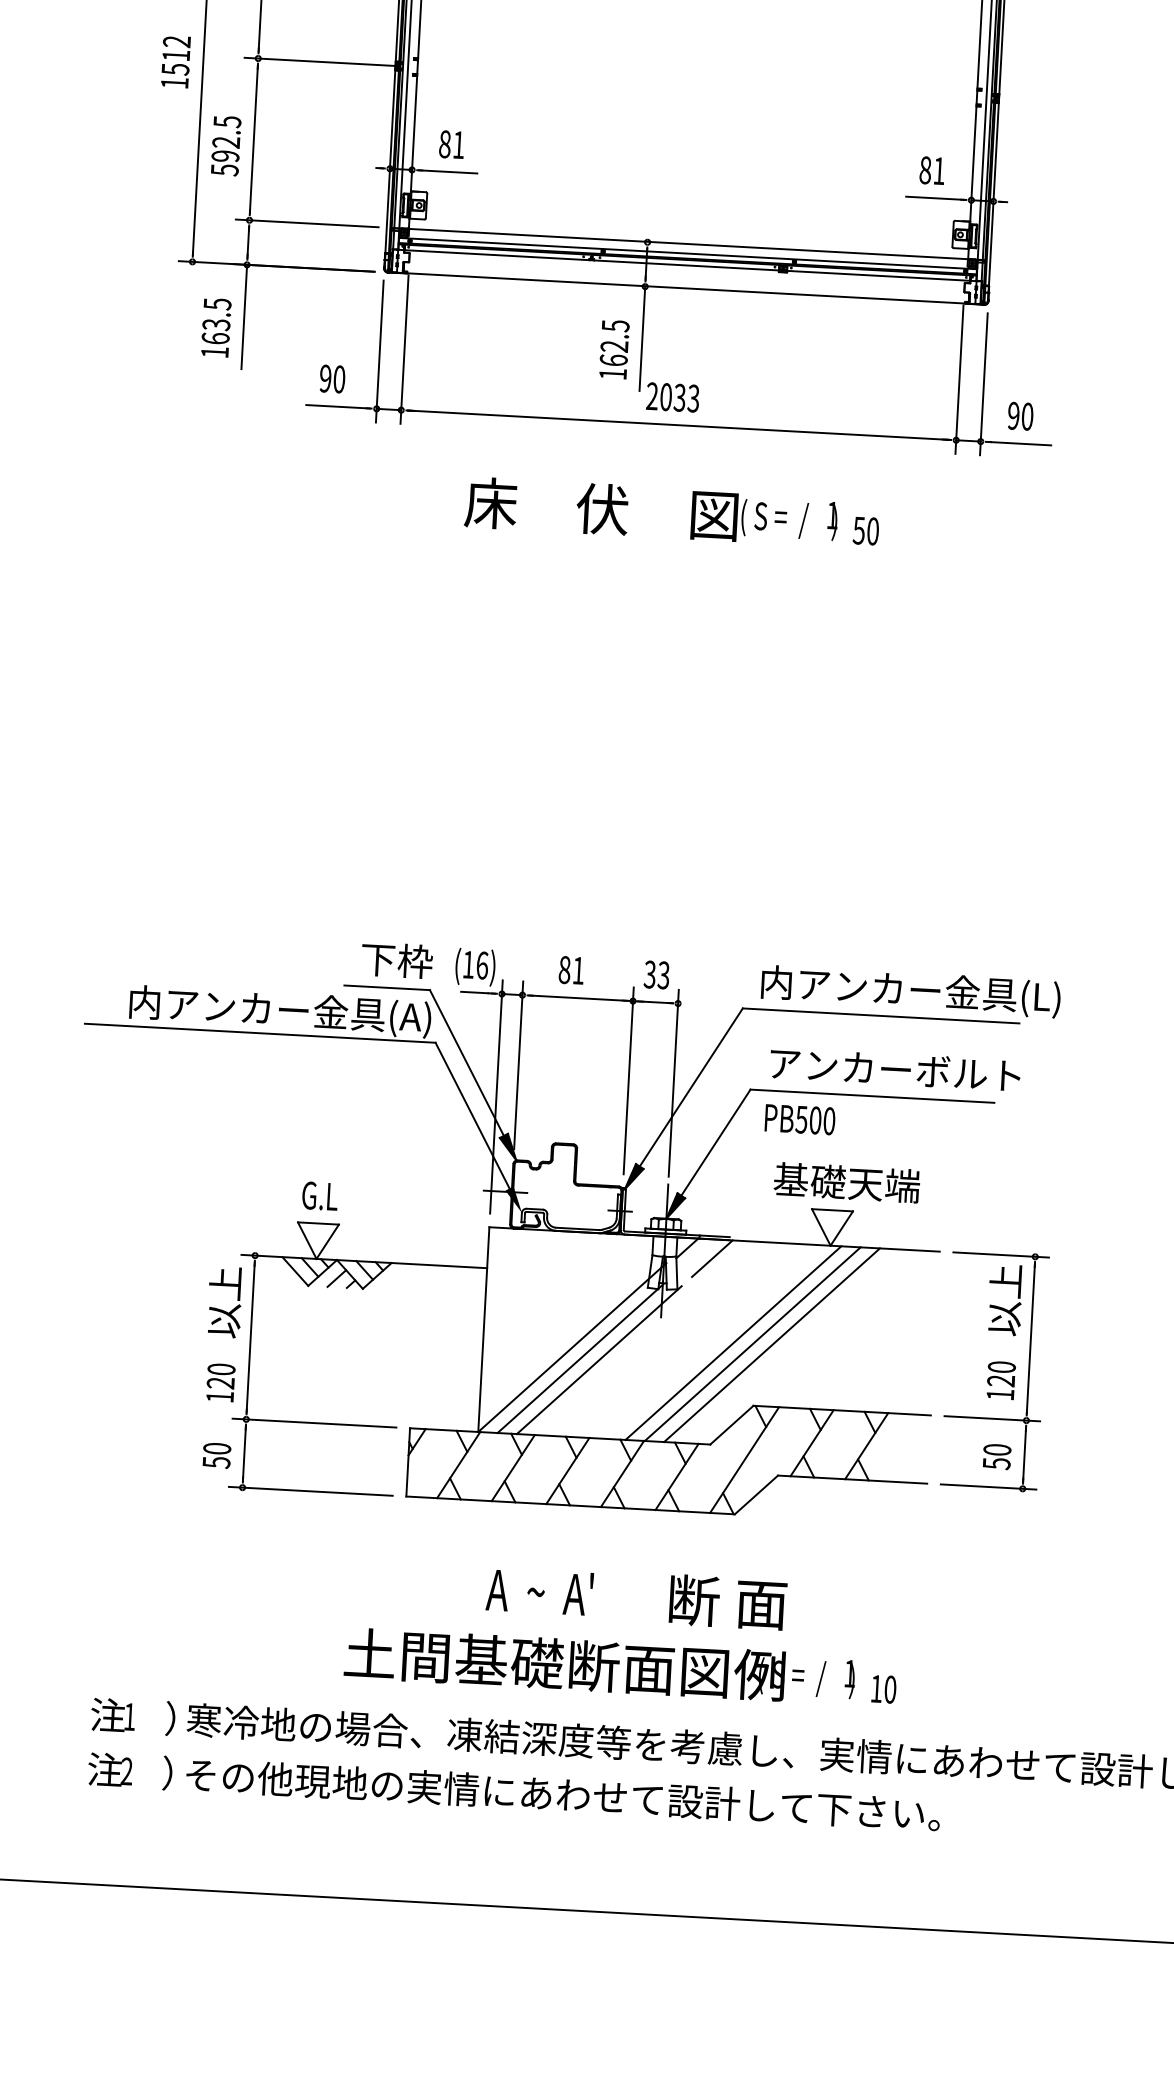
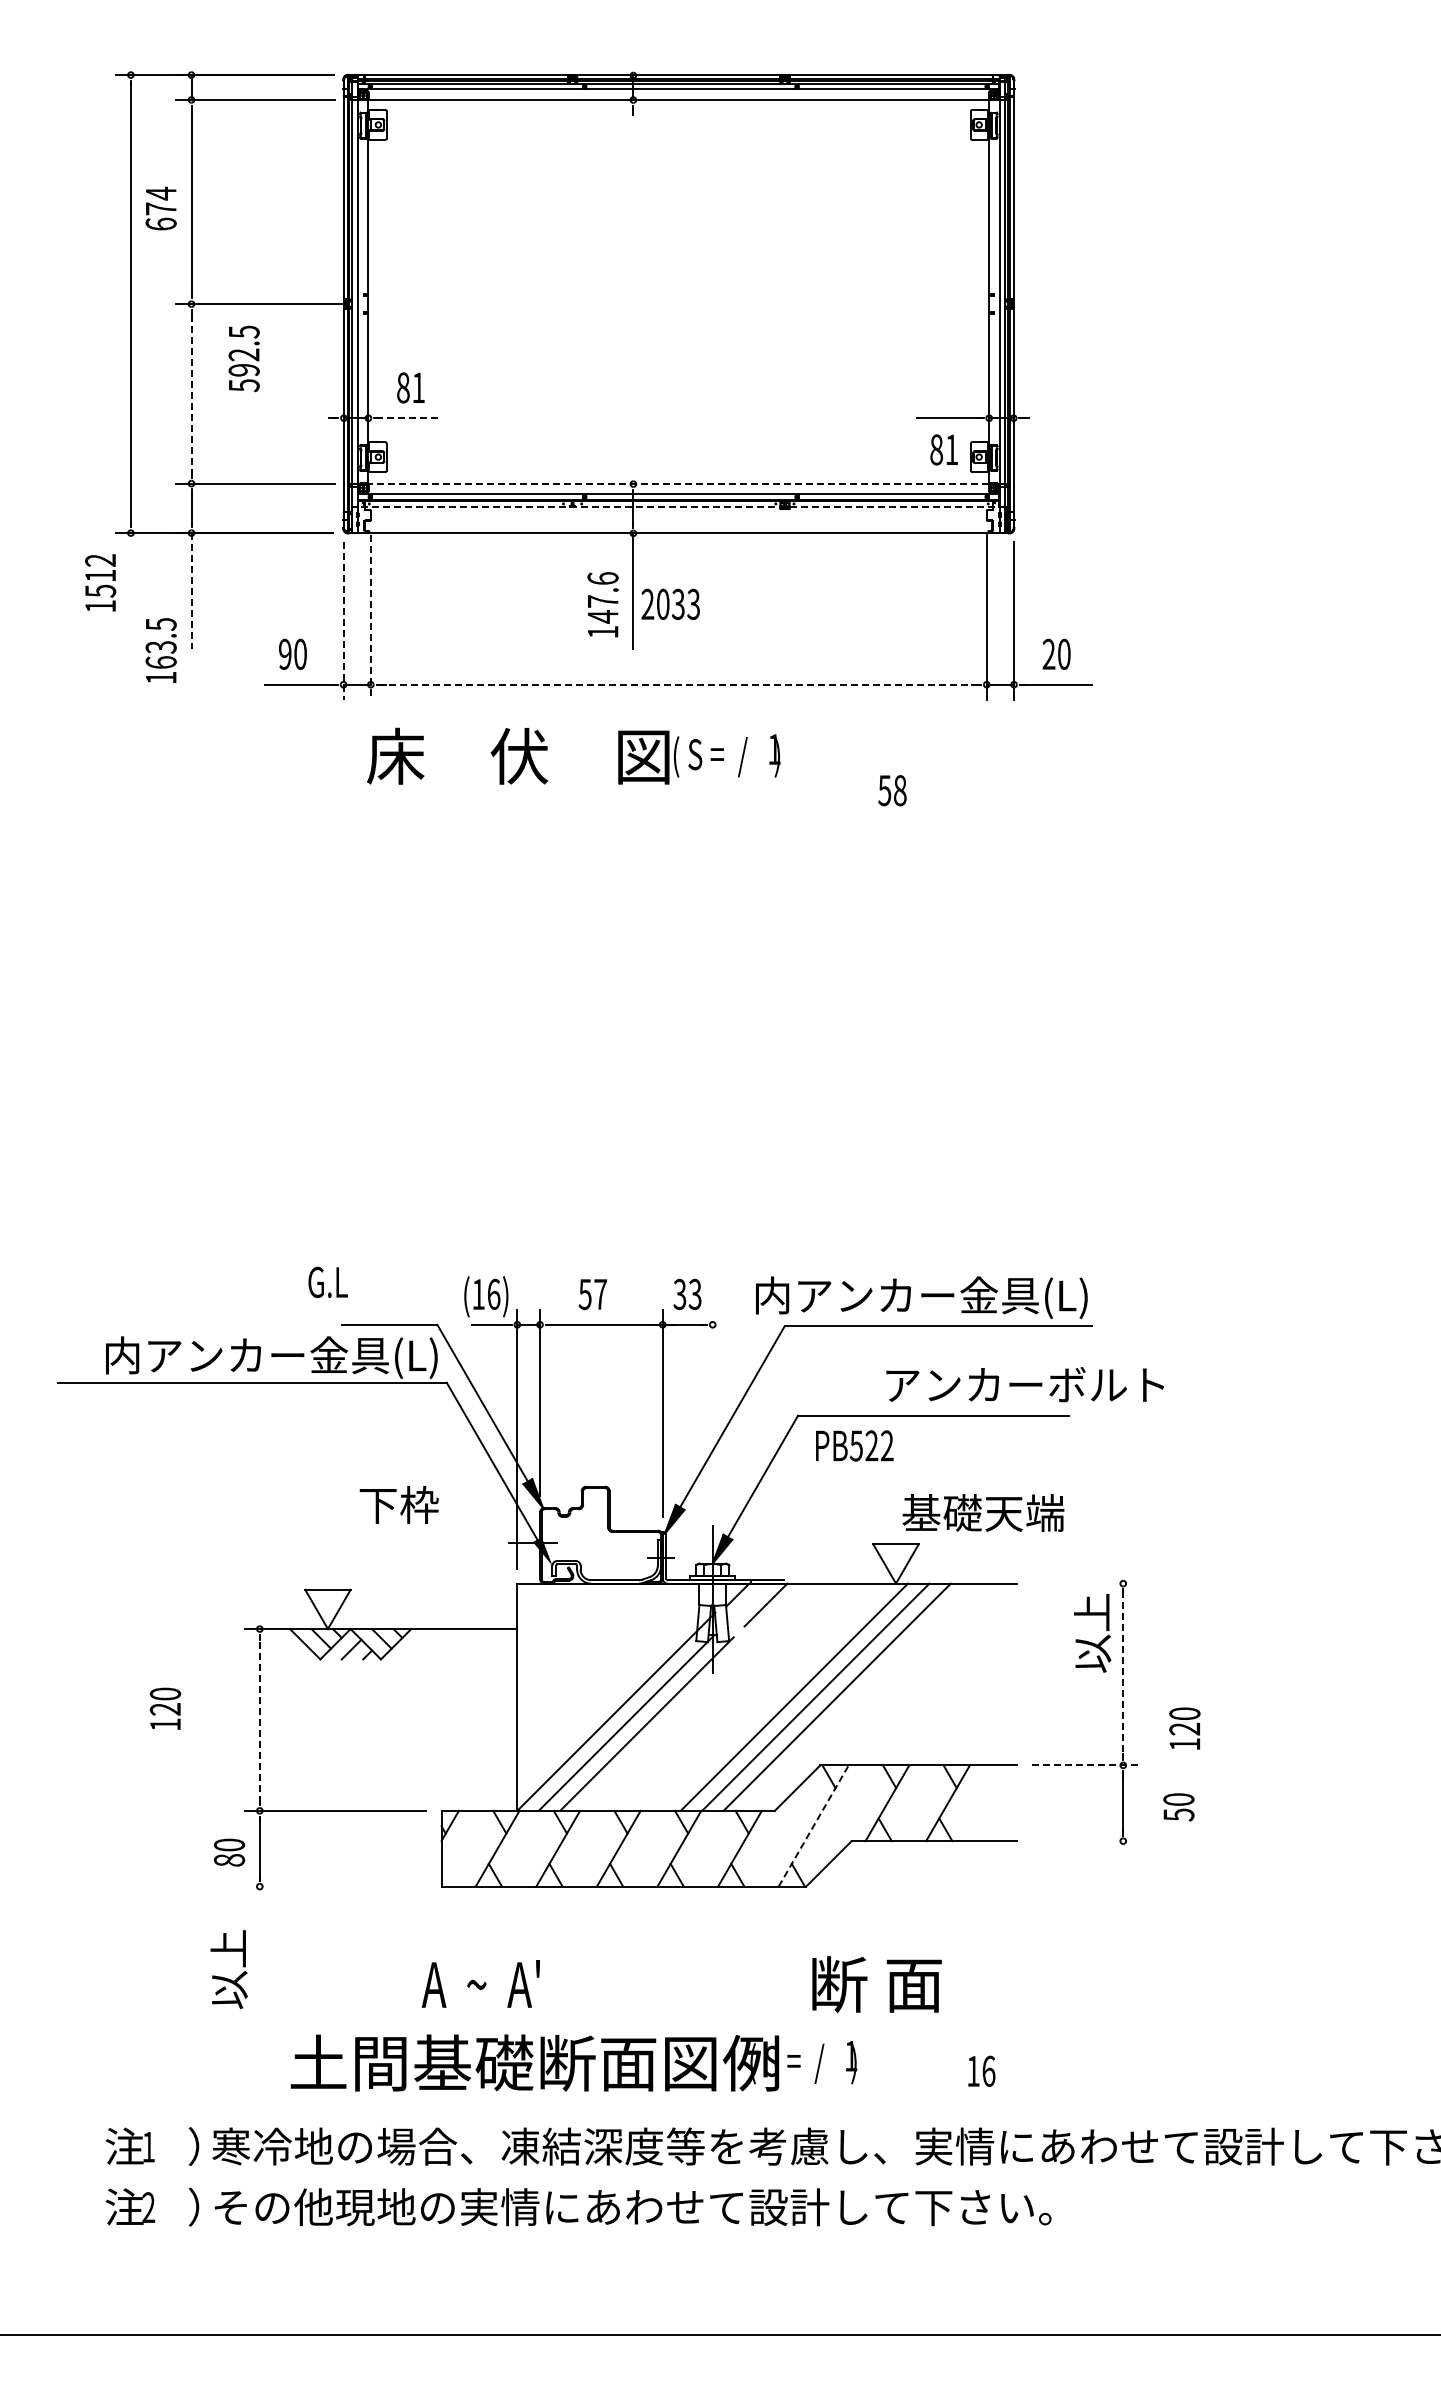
text: (175, 61) -> (100, 582), moved
line: (253, 139) -> (191, 393), solid -> dashed
text: (225, 145) -> (243, 358), moved
text: (931, 170) -> (943, 449), moved
line: (448, 172) -> (408, 418), solid -> dashed
line: (688, 243) -> (678, 483), solid -> dashed
line: (687, 265) -> (678, 507), solid -> dashed
line: (244, 317) -> (191, 591), solid -> dashed
text: (215, 327) -> (160, 650), moved
text: (614, 342) -> (602, 597), 162.5 -> 147.6
line: (404, 349) -> (370, 617), solid -> dashed
line: (379, 351) -> (343, 621), solid -> dashed
text: (672, 396) -> (670, 603), moved
text: (1013, 416) -> (1048, 654), 90 -> 20
line: (679, 425) -> (679, 684), solid -> dashed
text: (651, 511) -> (573, 755), moved
text: (873, 531) -> (900, 790), 50 -> 58
text: (396, 960) -> (398, 1504), moved
text: (571, 970) -> (592, 1294), 81 -> 57
text: (910, 991) -> (921, 1297), moved
text: (414, 1018) -> (422, 1357), 内アンカー金具(A) -> 内アンカー金具(L)
text: (894, 1069) -> (1024, 1384), moved
line: (673, 1083) -> (712, 1413), removed
text: (822, 1120) -> (879, 1445), PB500 -> PB522
text: (847, 1182) -> (983, 1512), moved
text: (319, 1195) -> (327, 1281), moved
line: (1001, 1254) -> (1085, 1583), removed
text: (224, 1302) -> (228, 1969), moved
line: (250, 1337) -> (259, 1719), solid -> dashed
line: (1031, 1339) -> (1123, 1675), solid -> dashed
text: (1000, 1380) -> (1184, 1728), moved
text: (220, 1382) -> (165, 1708), moved
line: (992, 1418) -> (1085, 1765), solid -> dashed
text: (996, 1457) -> (1178, 1807), moved
line: (744, 1460) -> (813, 1826), solid -> dashed
text: (216, 1462) -> (229, 1860), 50 -> 80
line: (988, 1487) -> (1085, 1841), removed
line: (310, 1491) -> (335, 1886), removed
text: (539, 1591) -> (480, 1983), moved
text: (727, 1602) -> (876, 1984), moved
text: (599, 1665) -> (573, 2062), moved
text: (890, 1688) -> (988, 2070), 10 -> 16

